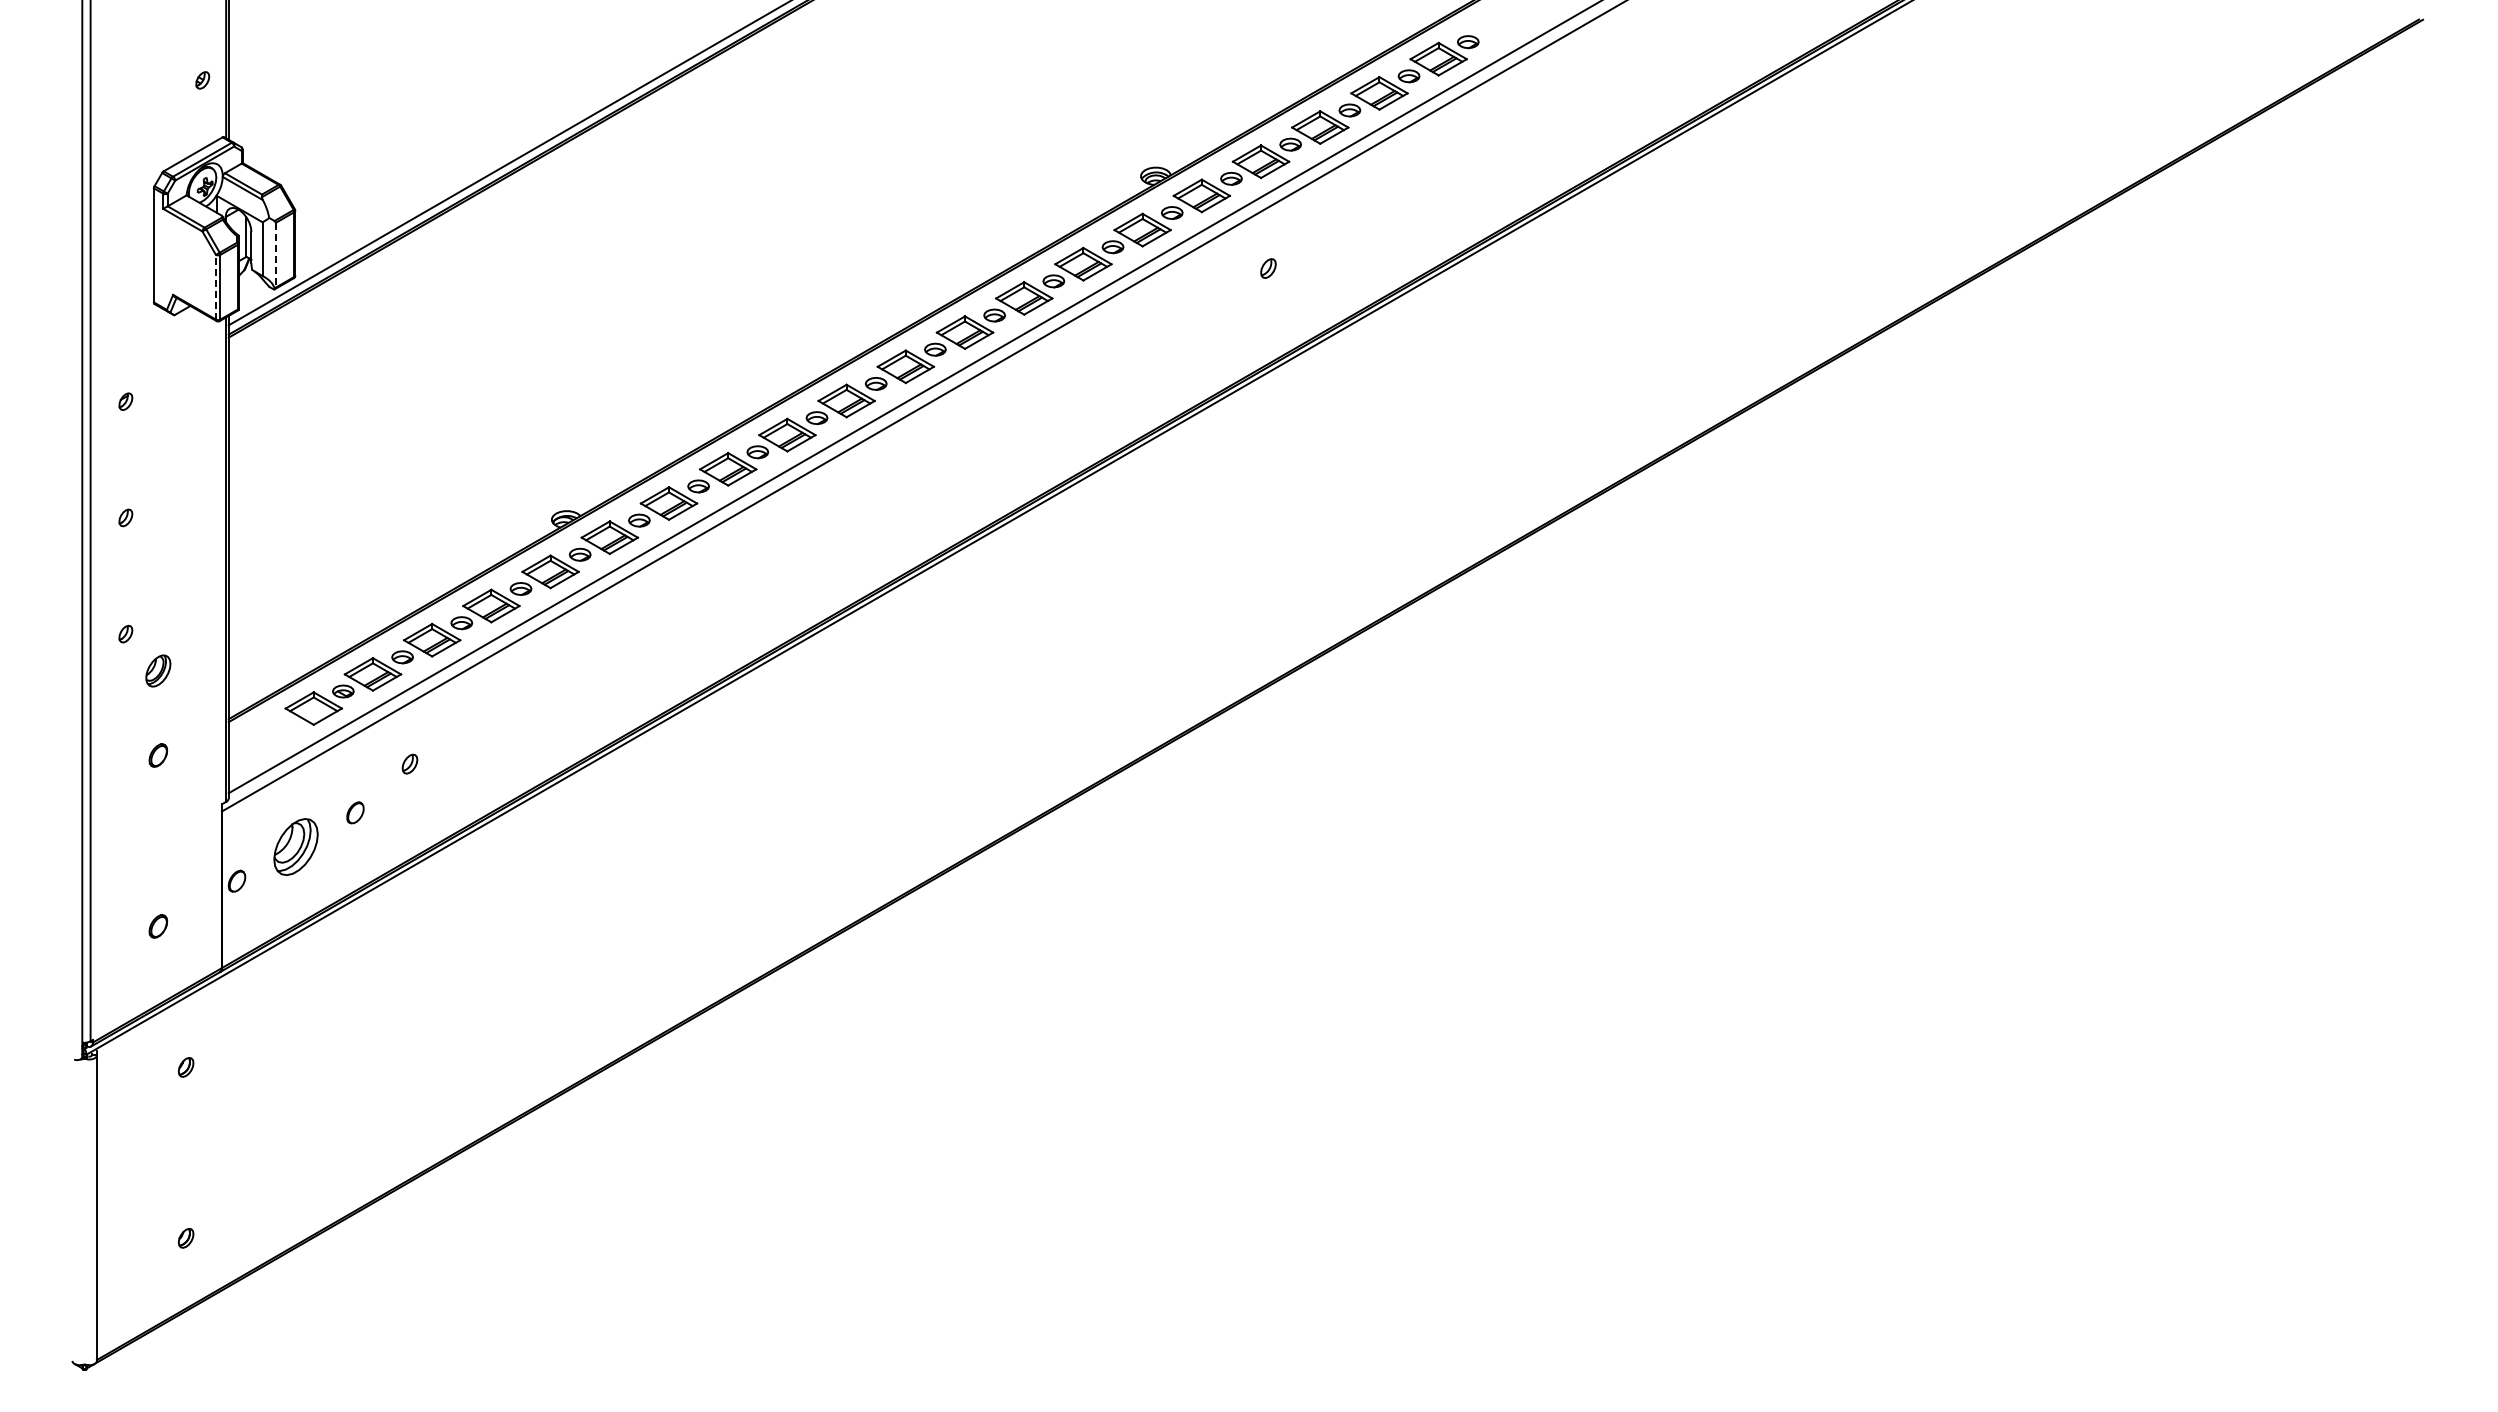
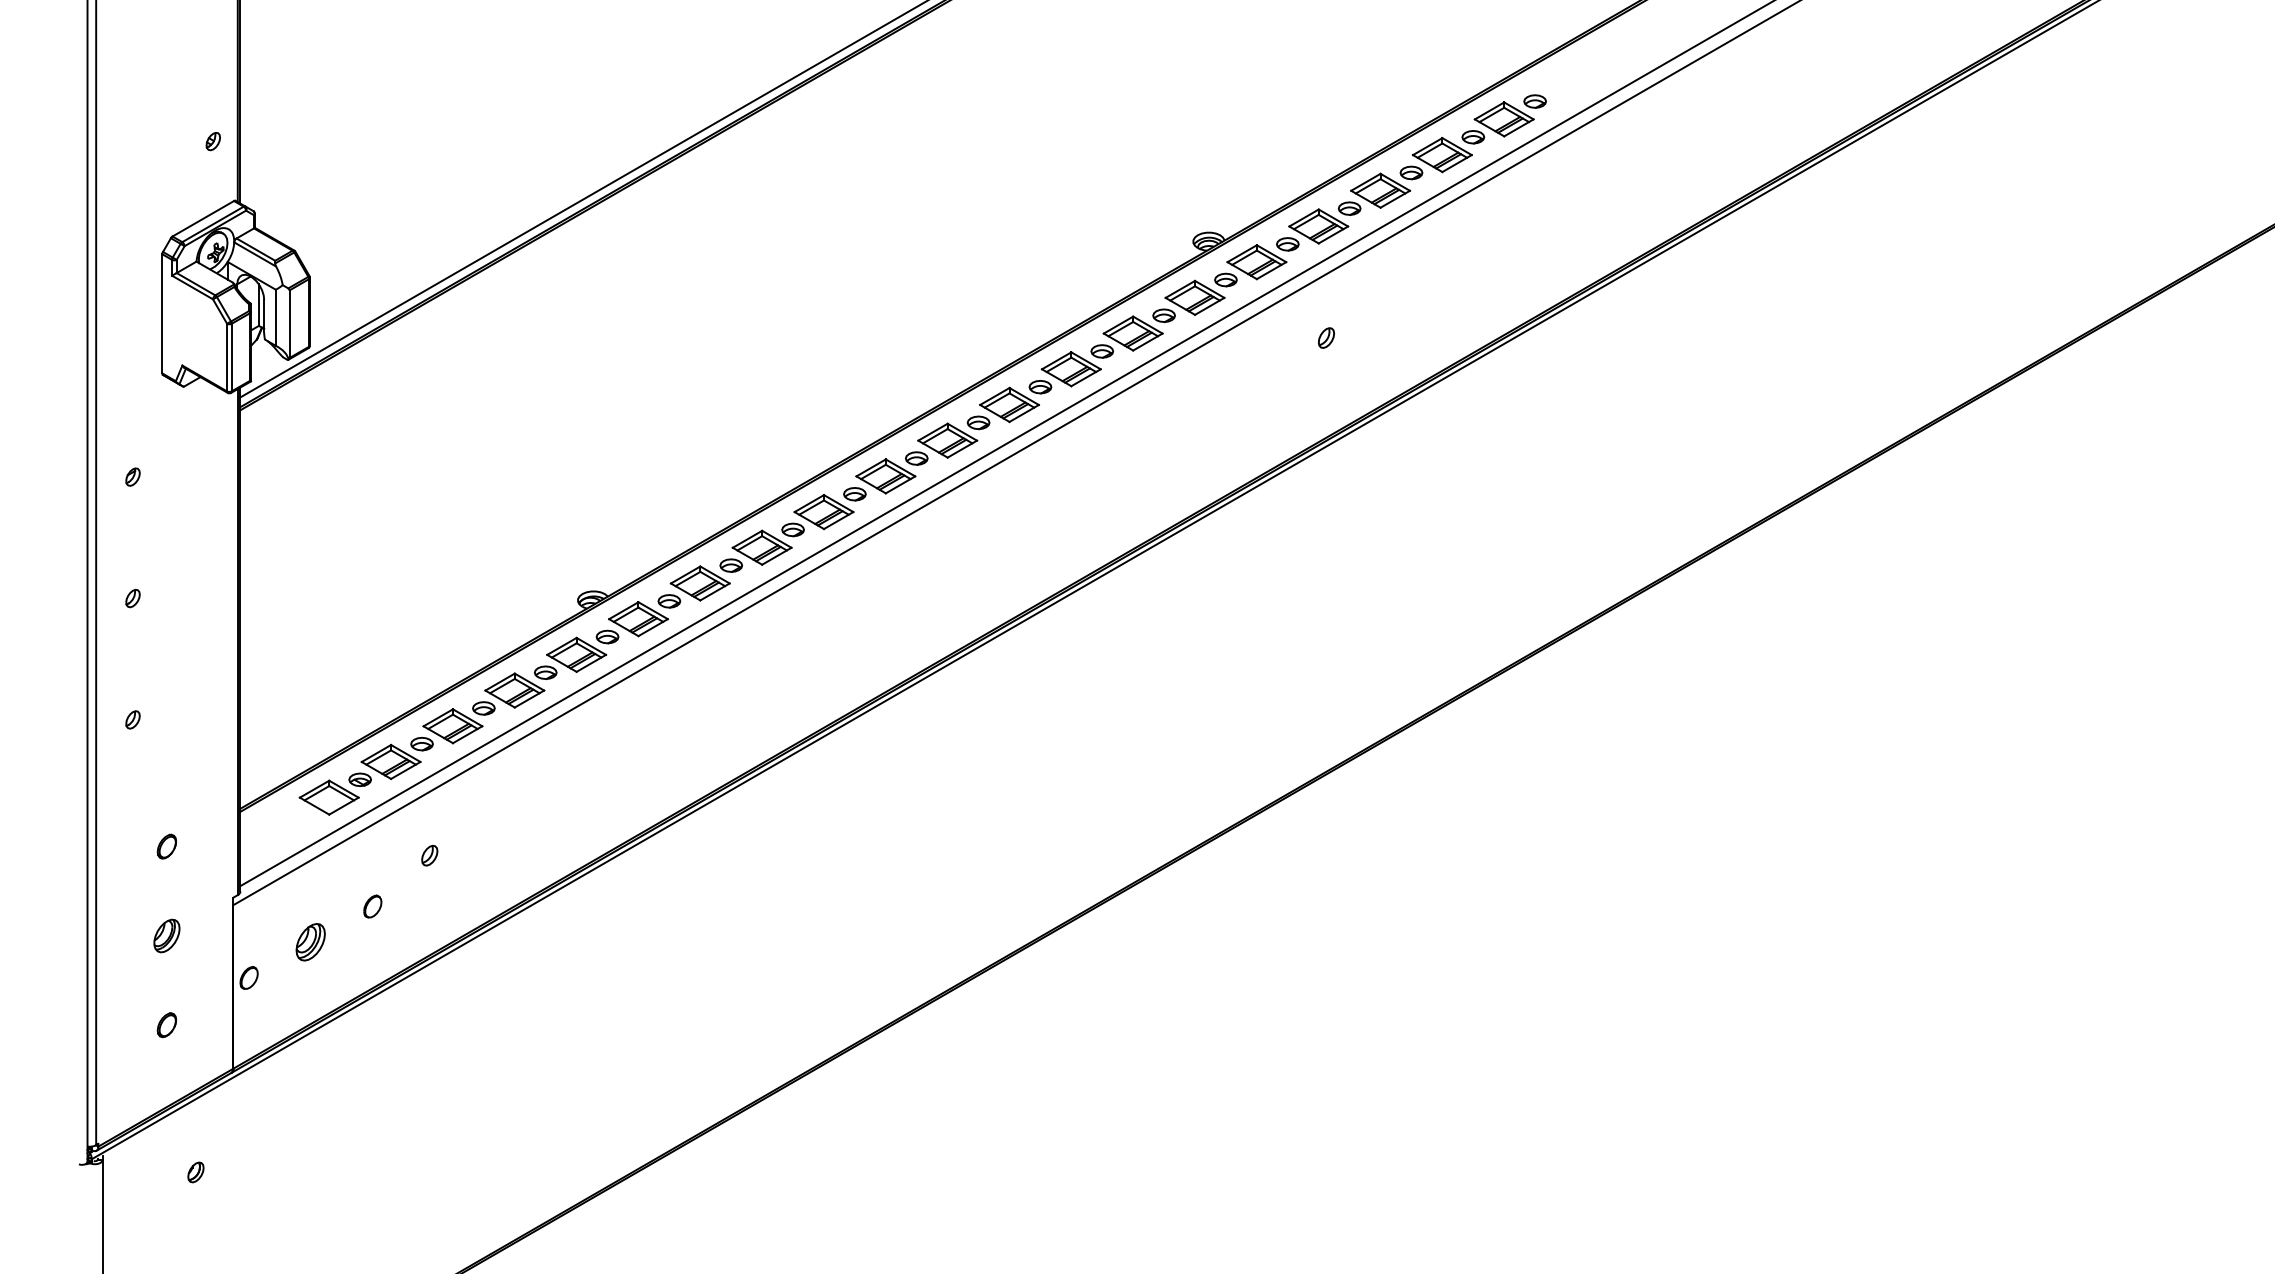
line: (275, 255) -> (289, 324), dashed -> solid
line: (215, 286) -> (226, 356), dashed -> solid
part: (158, 670) -> (167, 935), moved
part: (295, 846) -> (310, 941), size x0.62

